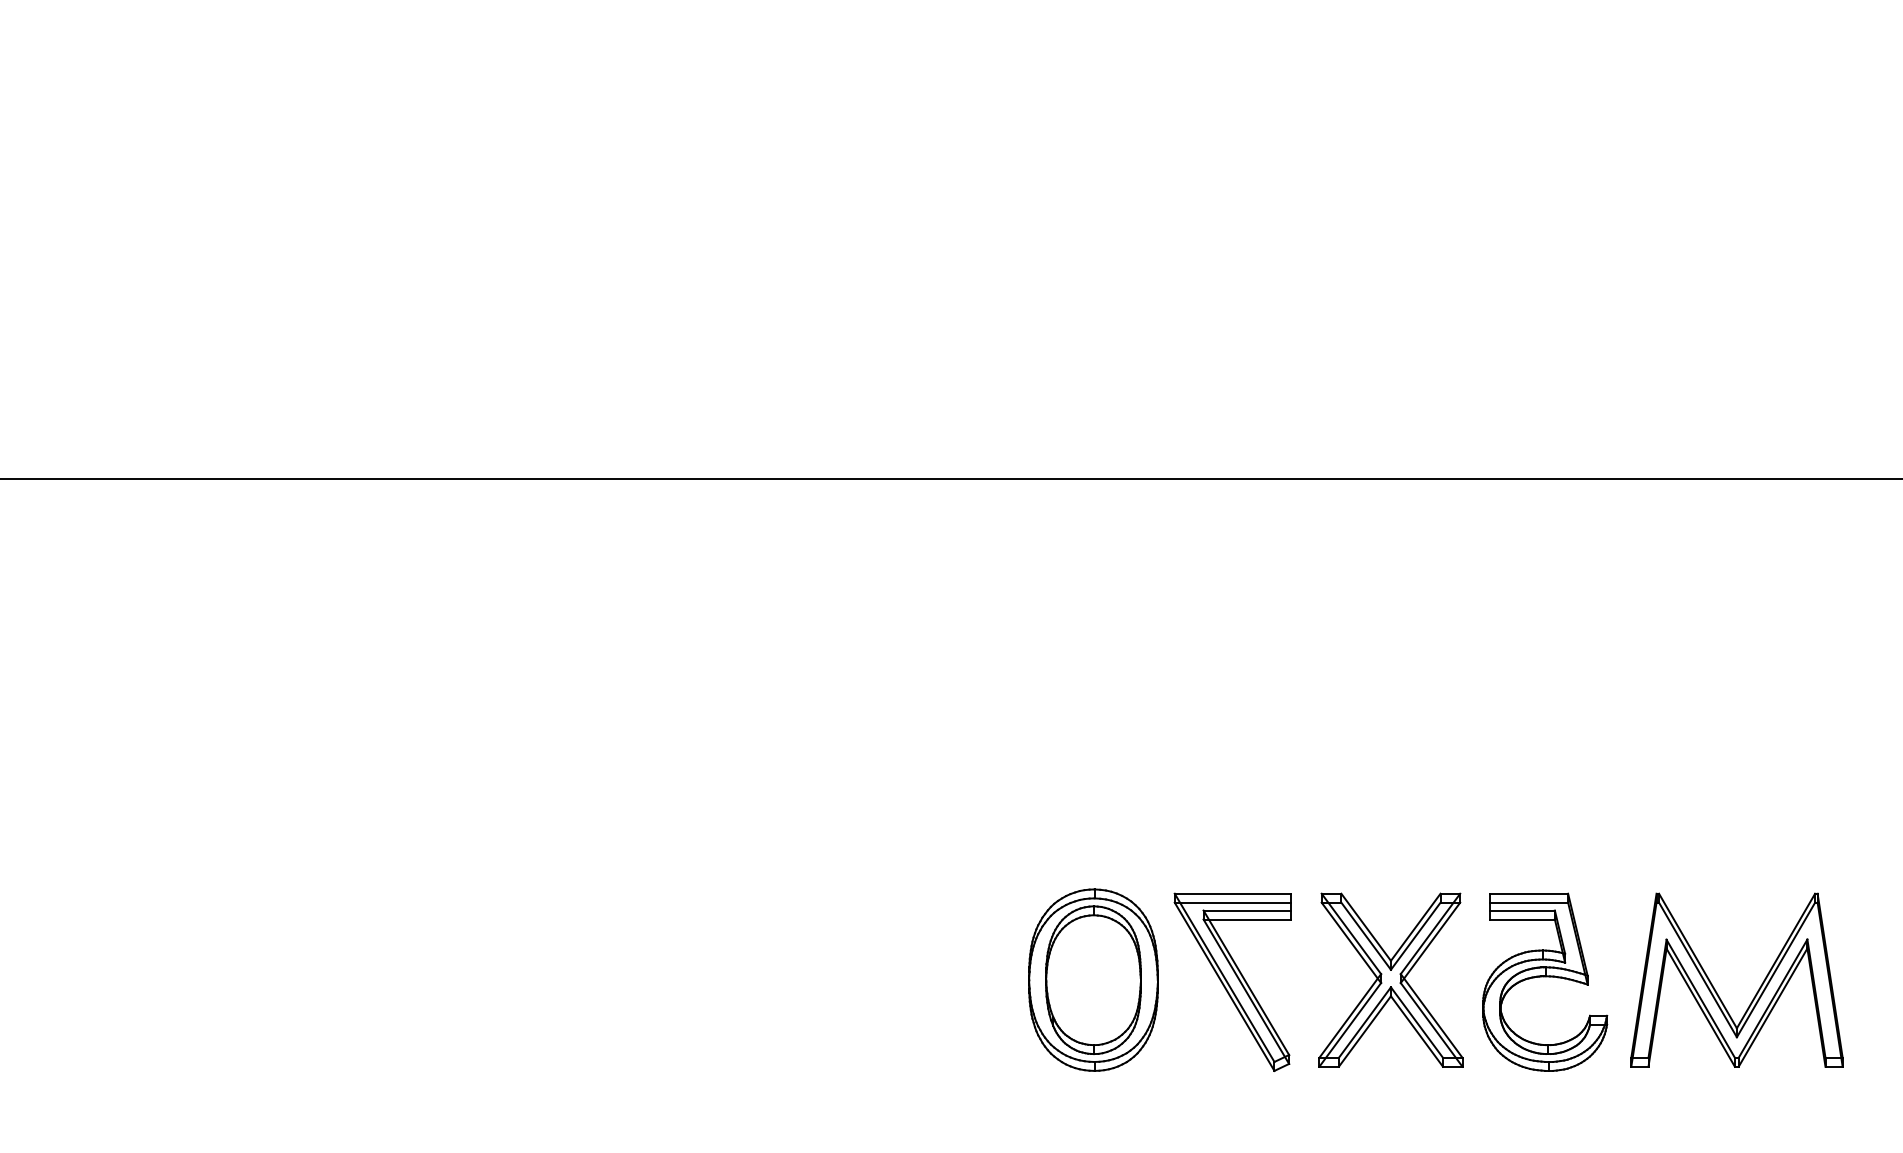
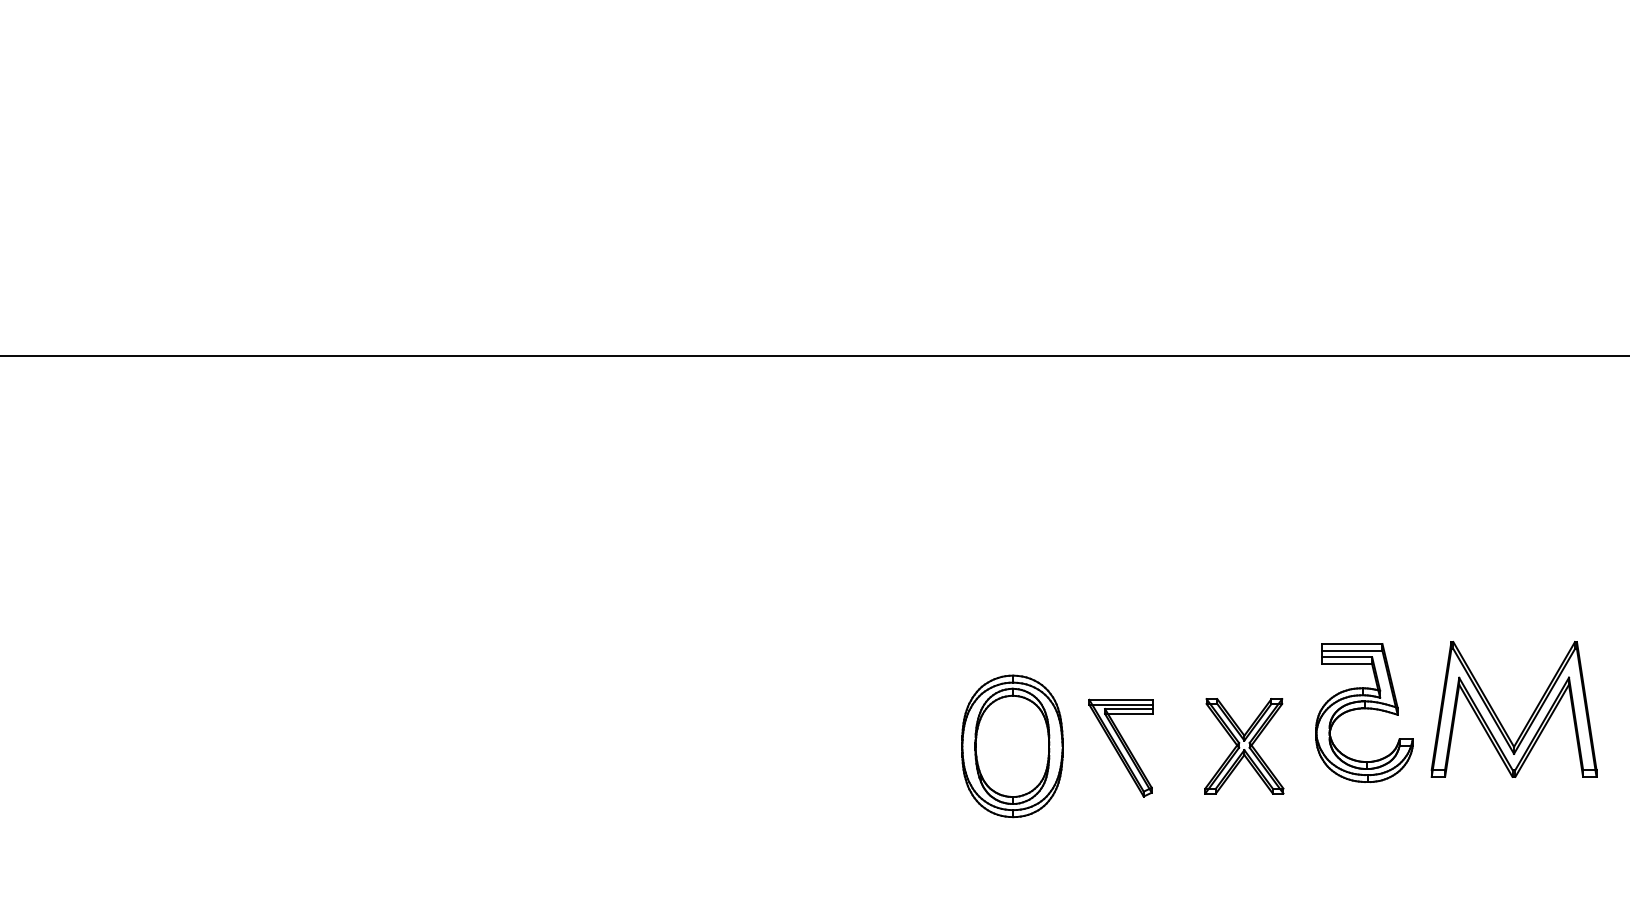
part: (1391, 979) -> (1244, 745), size x0.7
part: (1545, 981) -> (1364, 712), moved
part: (1232, 982) -> (1120, 748), size x0.7
part: (1716, 990) -> (1498, 717), moved

